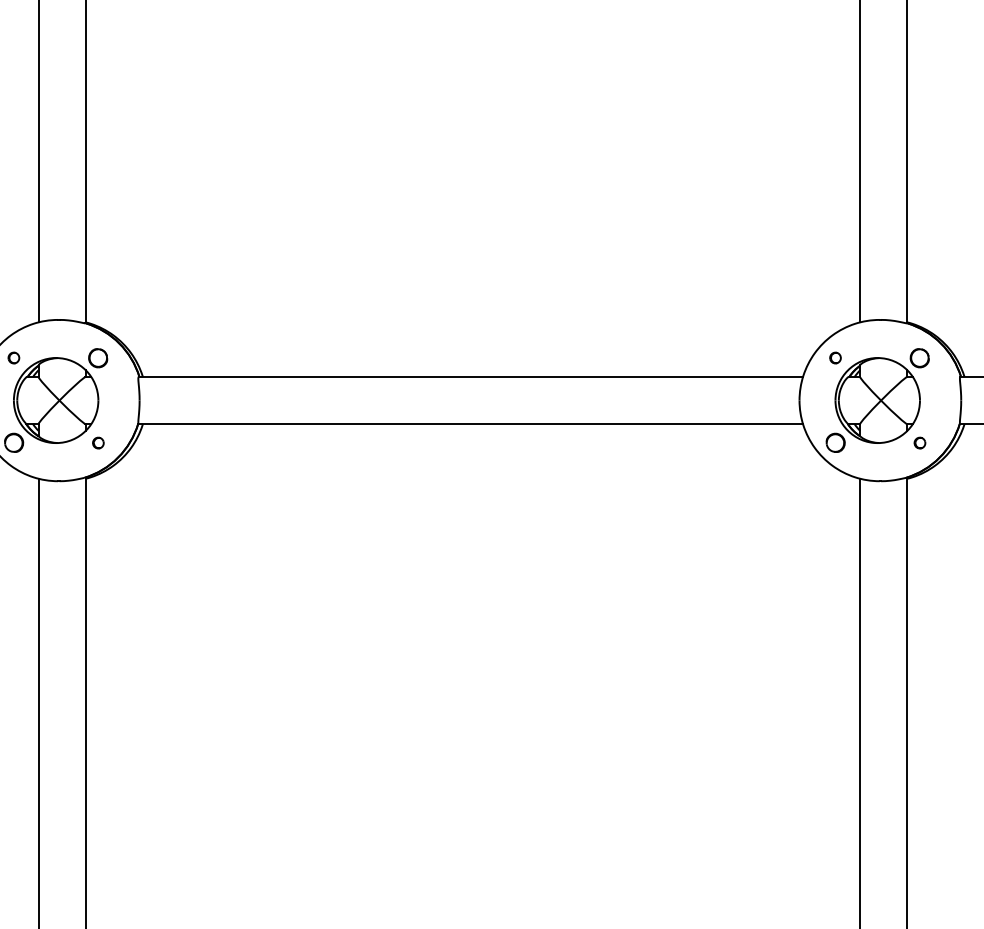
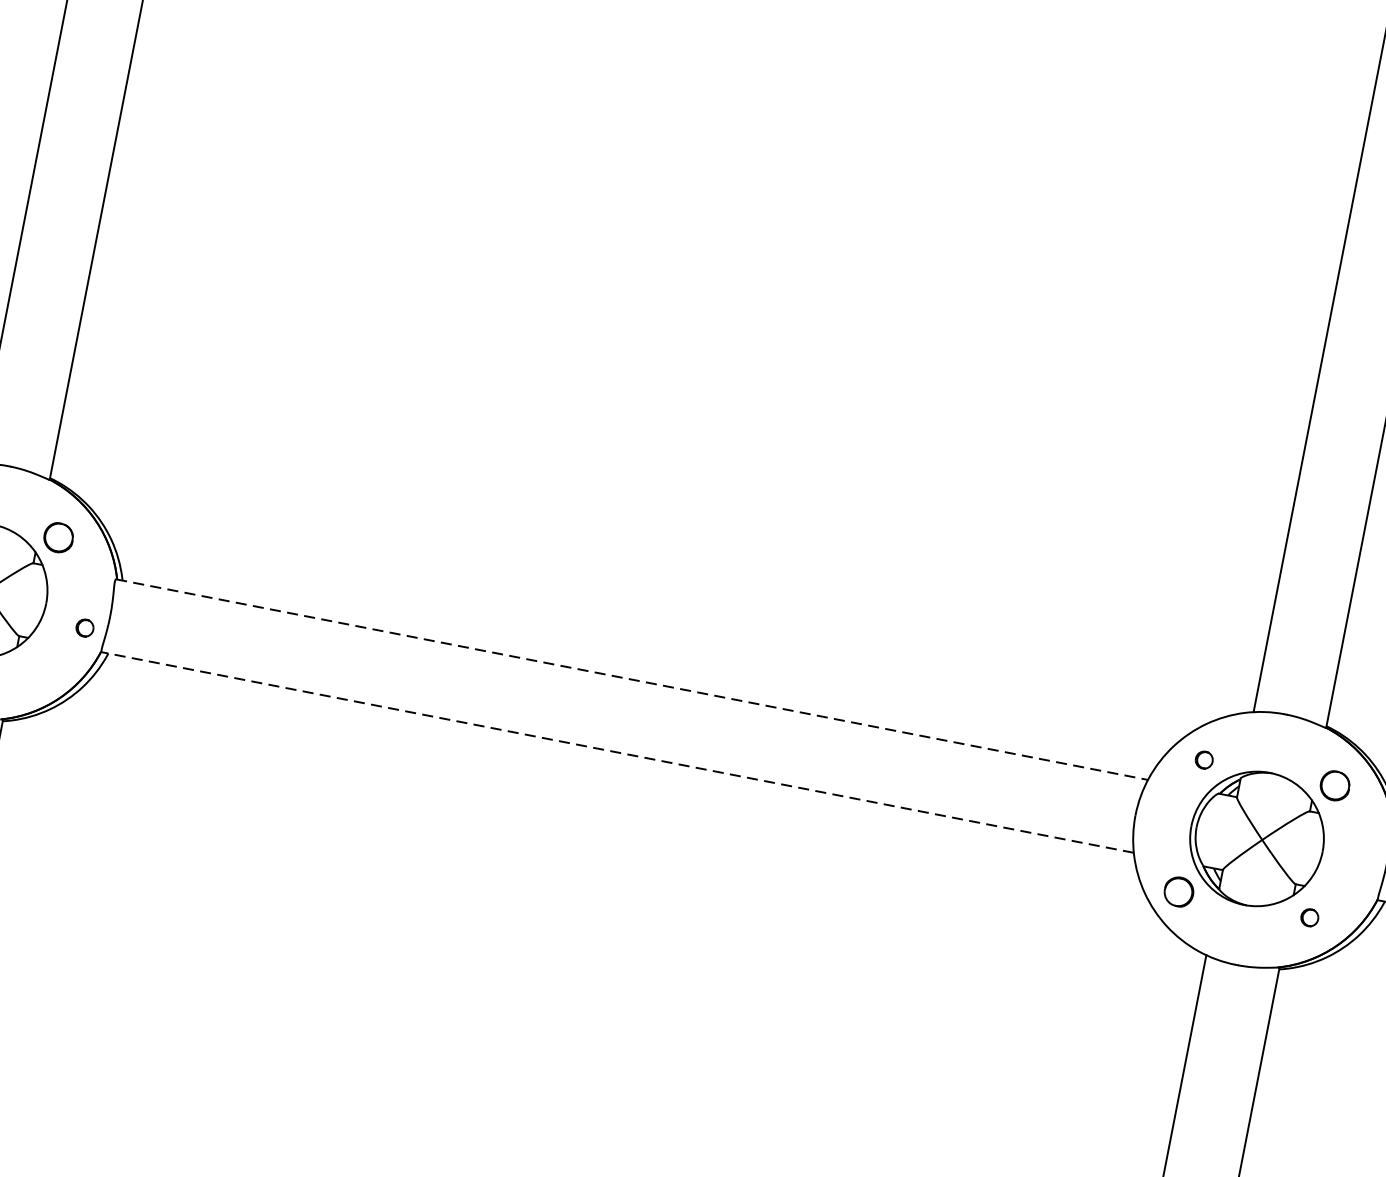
line: (471, 377) -> (632, 680), solid -> dashed
line: (470, 424) -> (617, 753), solid -> dashed
part: (98, 442) -> (85, 627), moved

